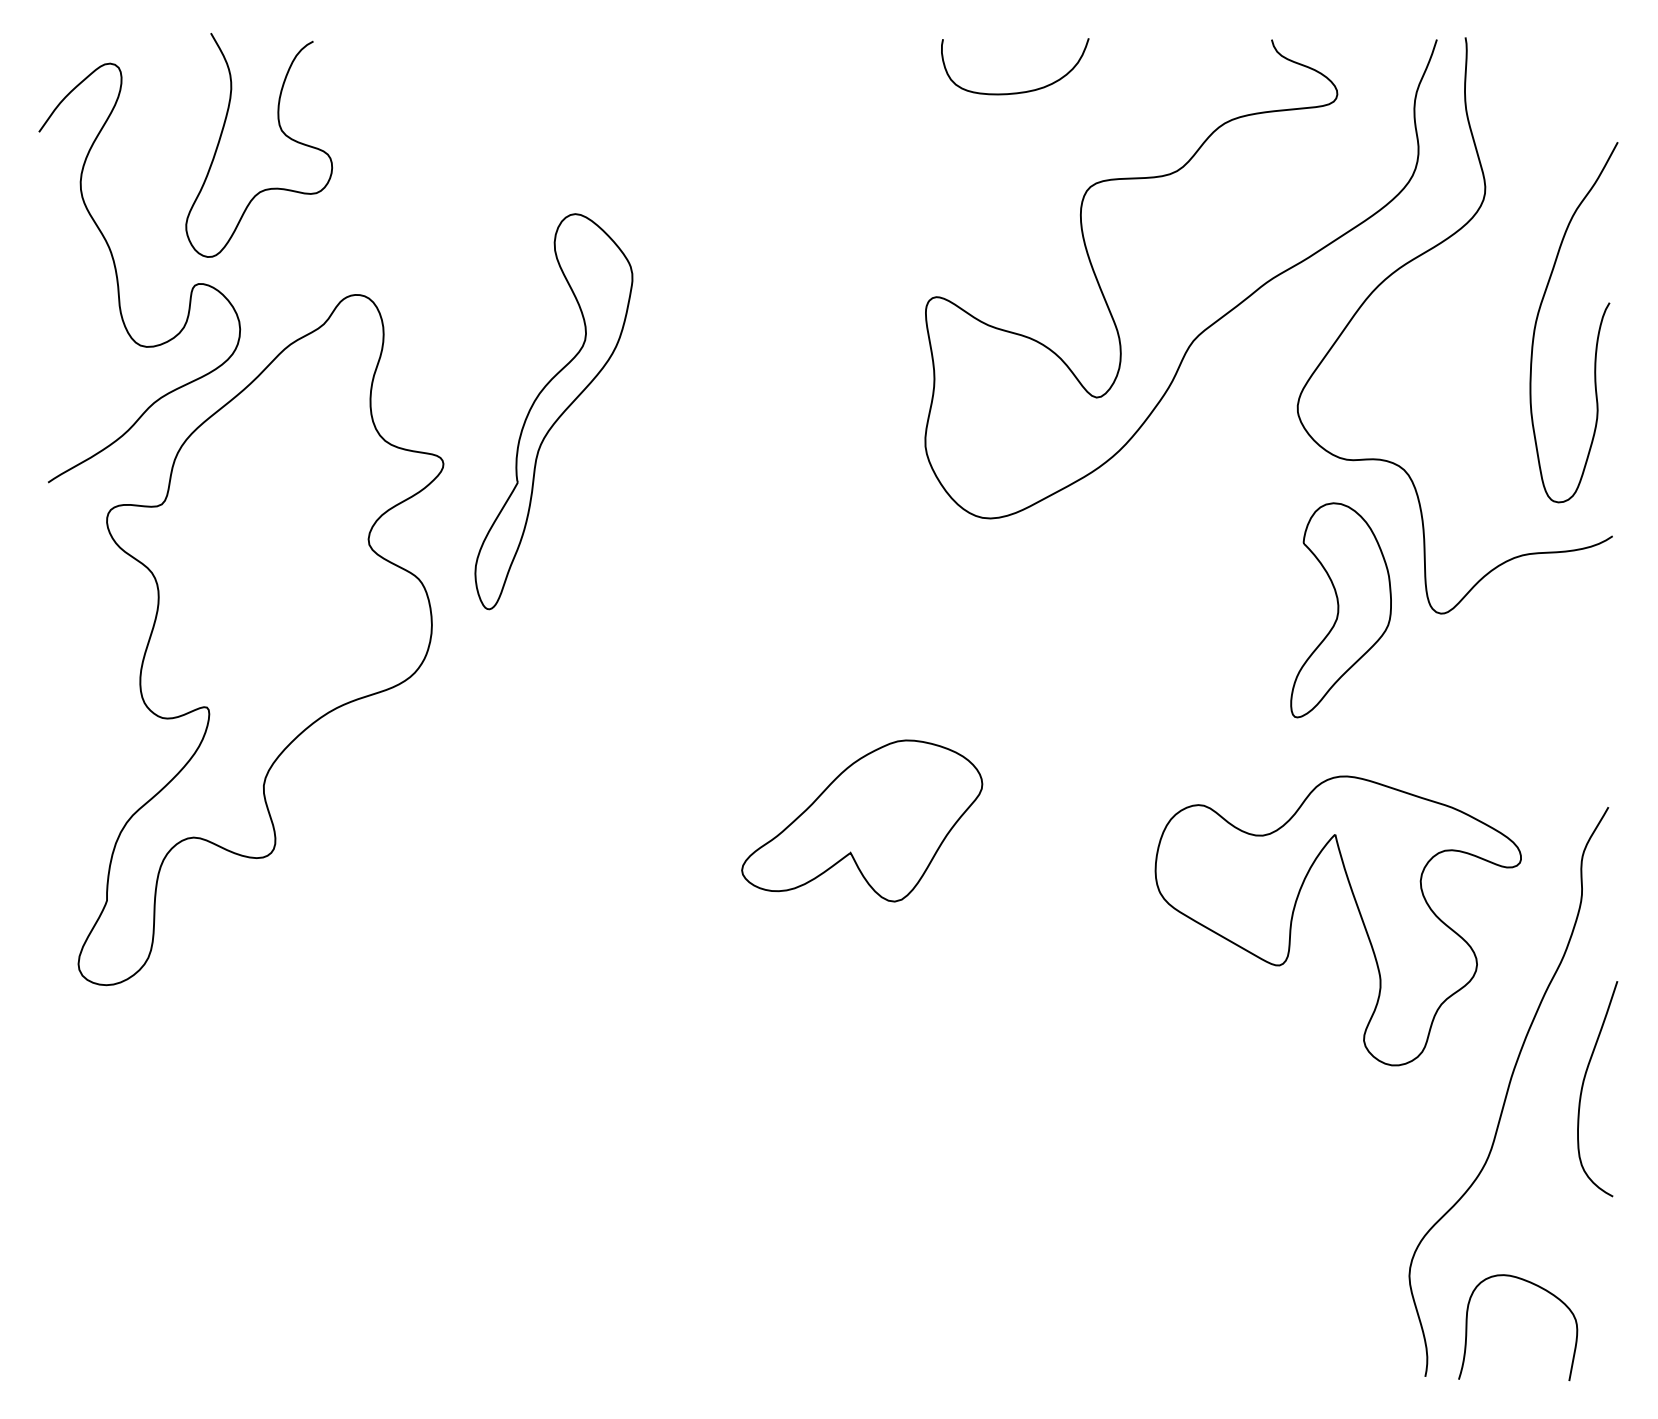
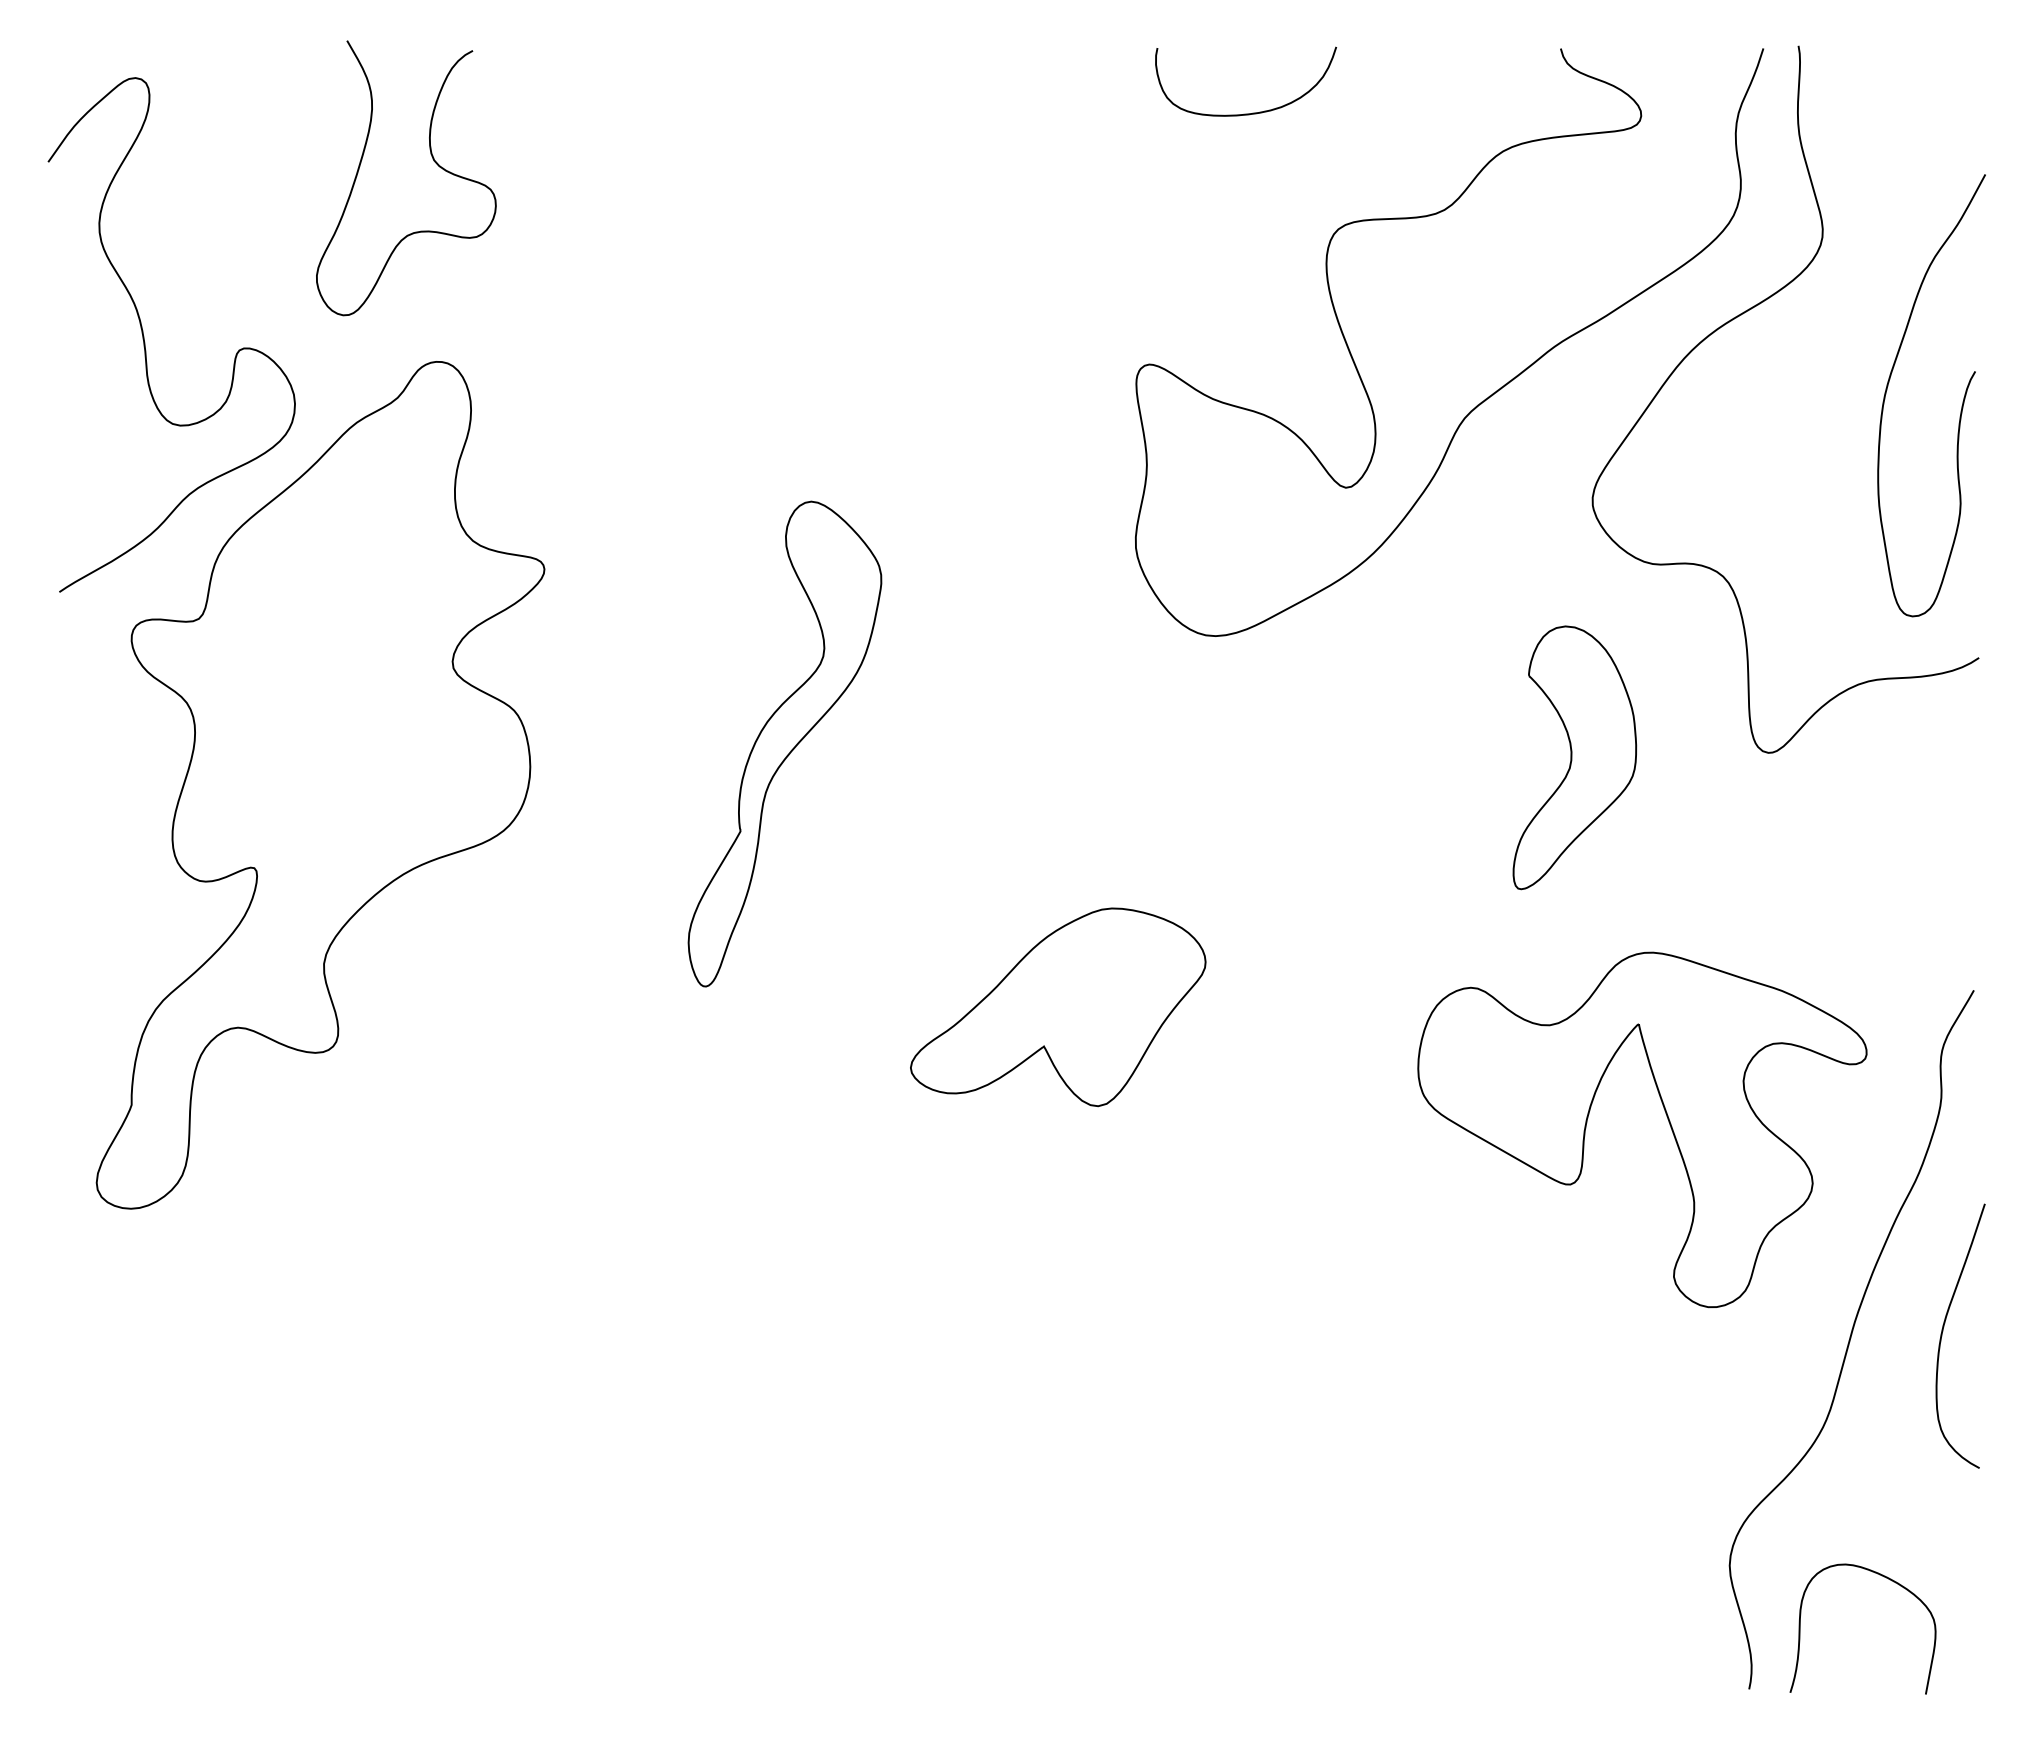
curve: (281, 131) -> (433, 161), moved
part: (553, 411) -> (784, 743), moved
part: (1340, 610) -> (1574, 757), moved

